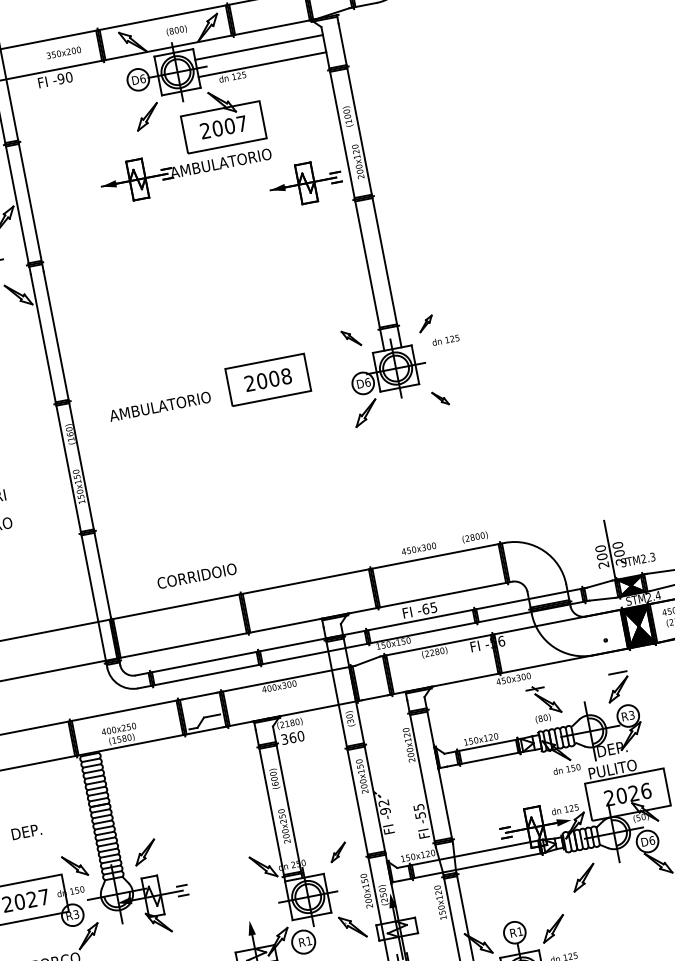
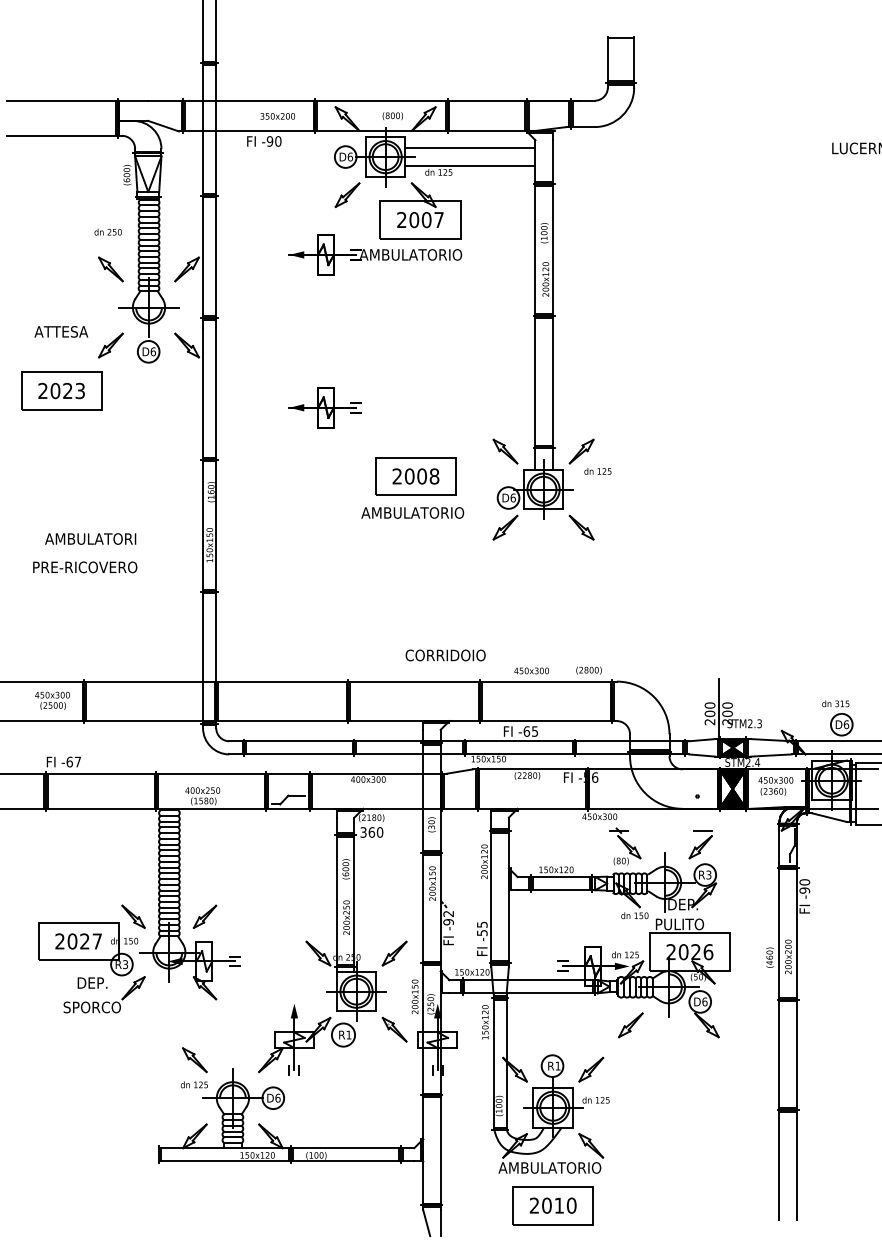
part: (304, 183) -> (324, 407), moved
part: (425, 323) -> (581, 451), size x1.67
part: (351, 338) -> (505, 451), size x1.43
part: (440, 398) -> (581, 527), size x1.67
text: (159, 406) -> (412, 512), moved
text: (196, 576) -> (445, 655), moved
text: (26, 831) -> (92, 982), moved
part: (338, 852) -> (394, 953), size x1.43

